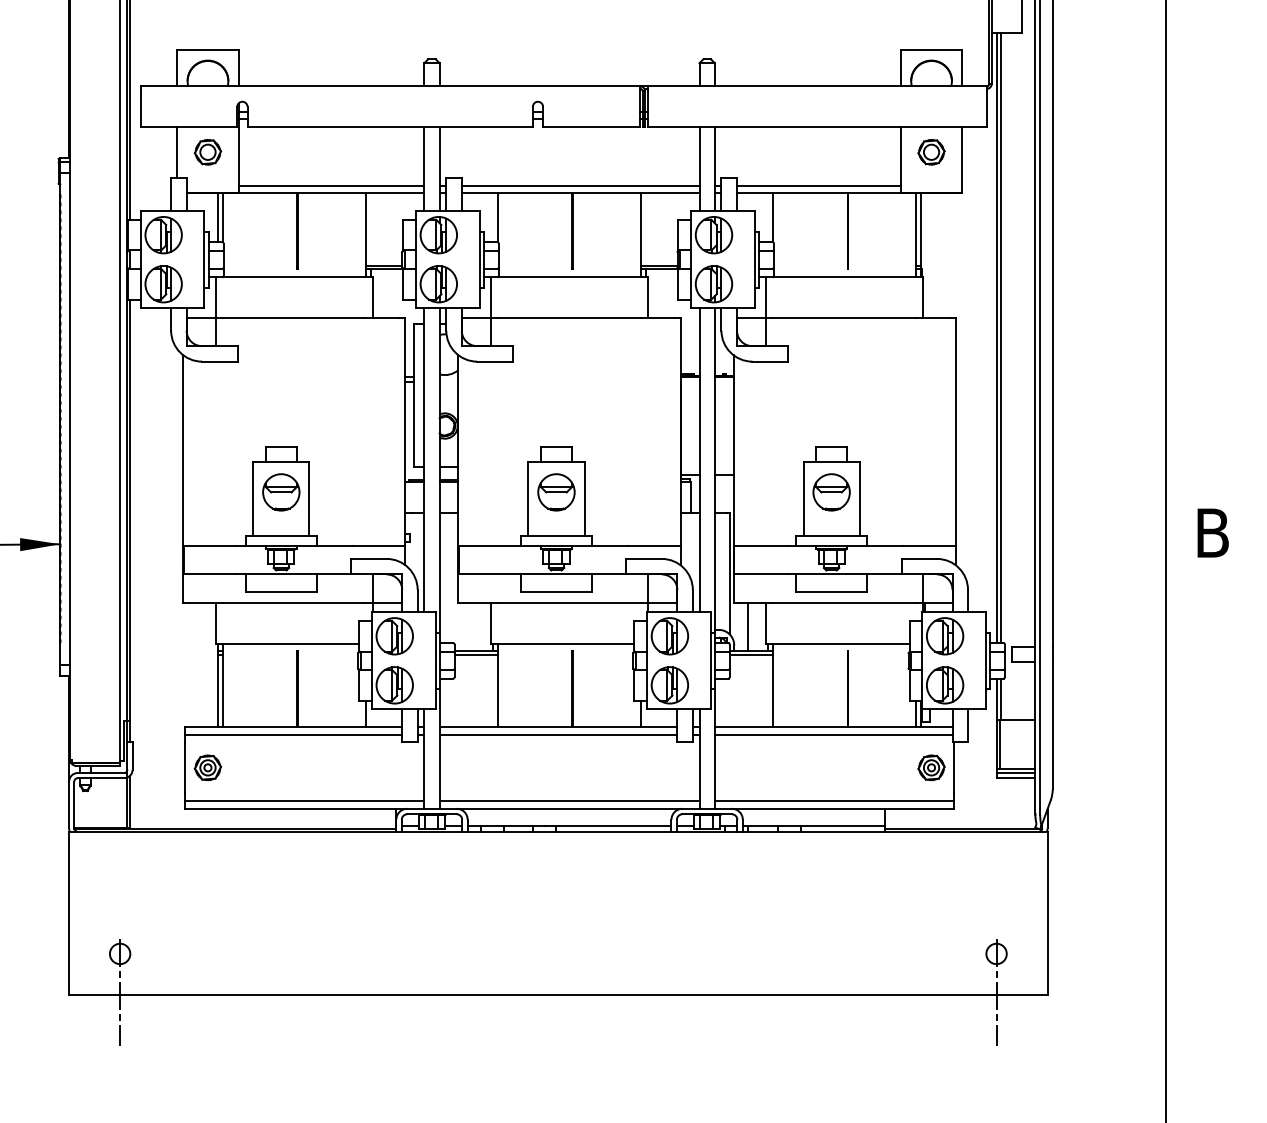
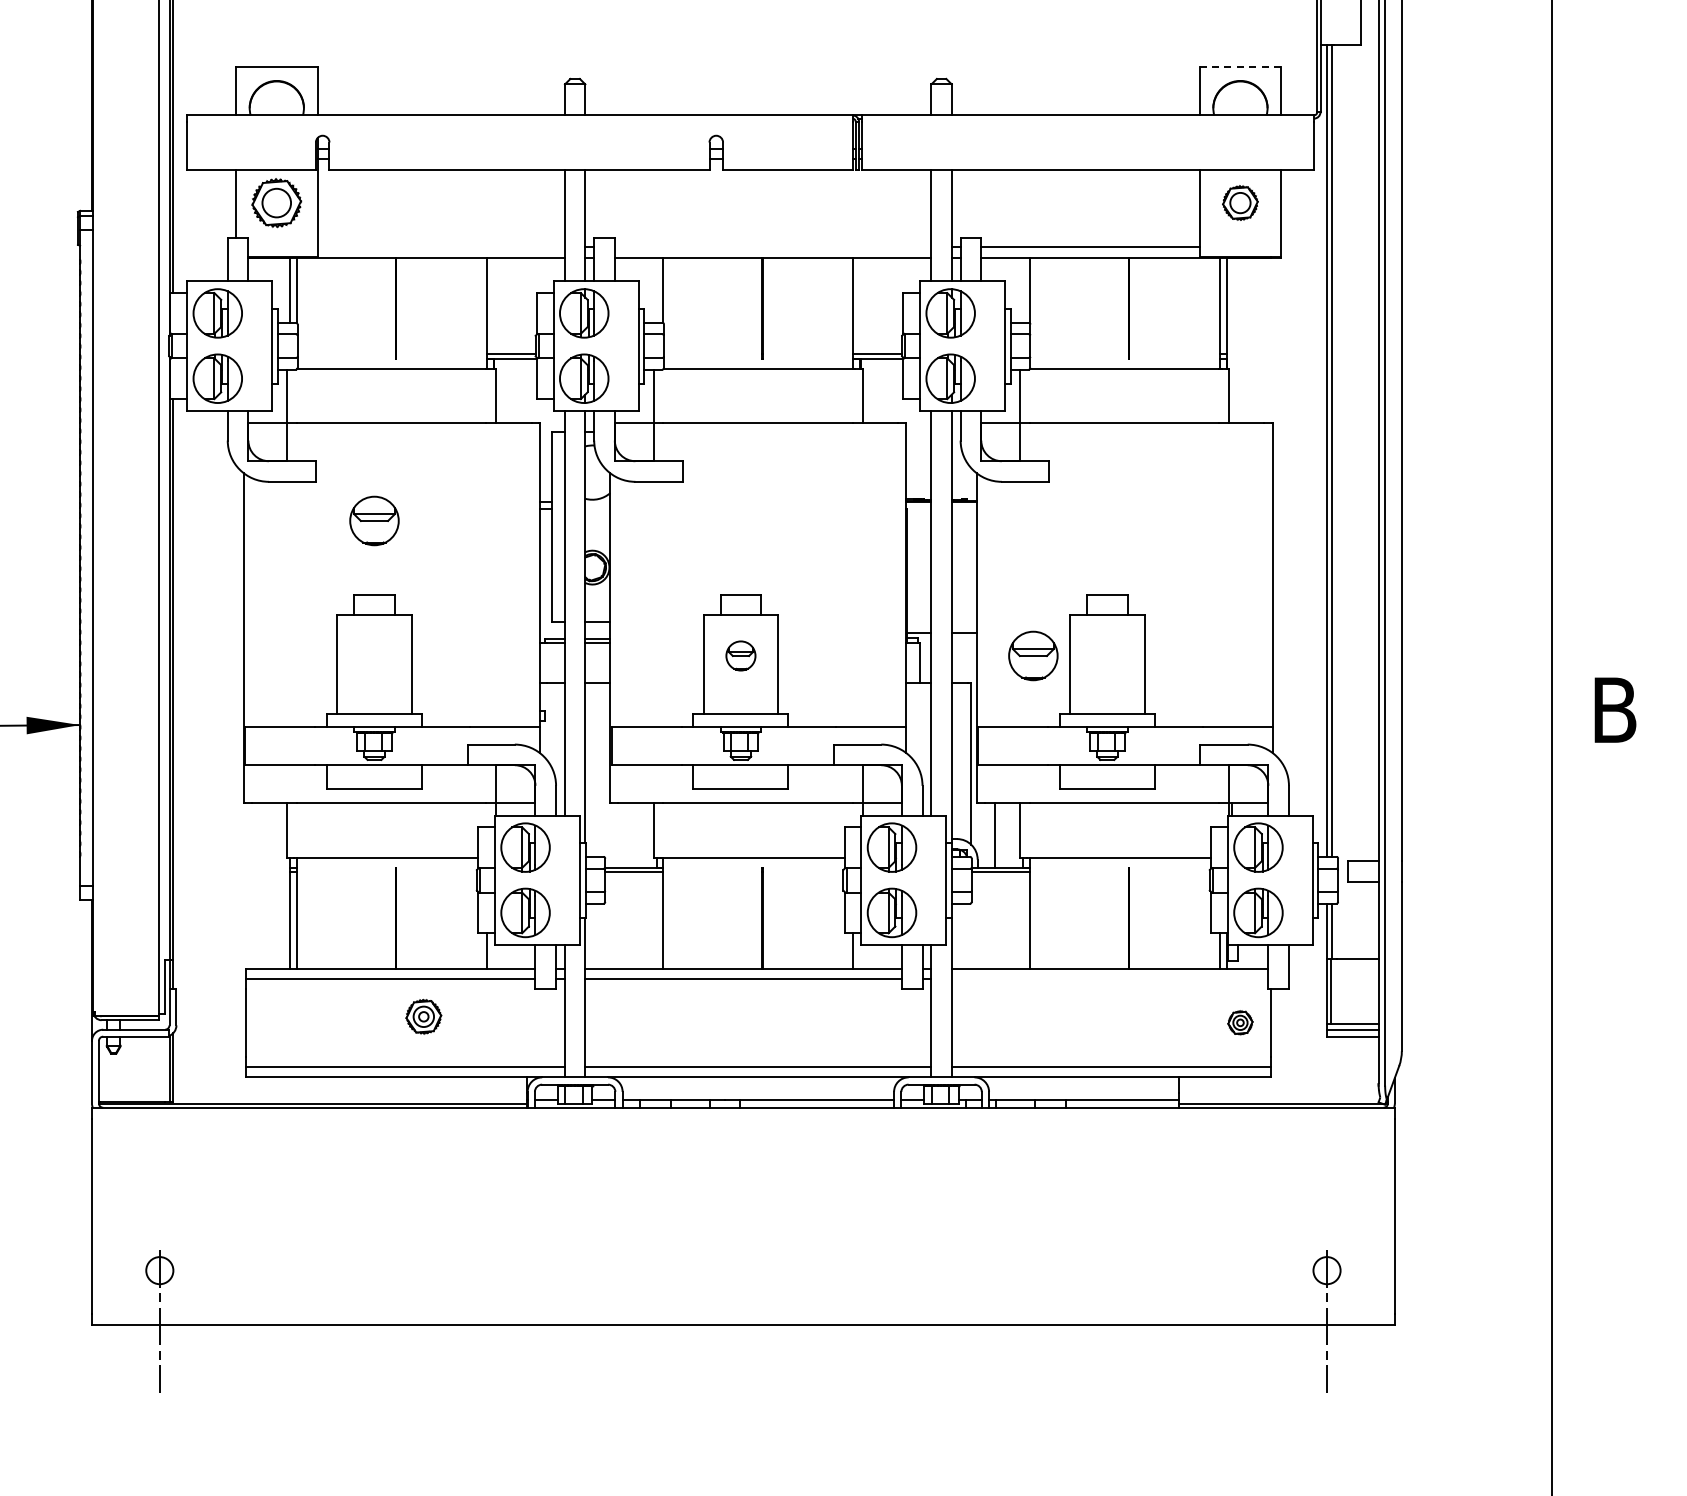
line: (931, 50) -> (1240, 67), solid -> dashed
part: (207, 151) -> (276, 202), size x1.4
line: (330, 185) -> (440, 247), removed
line: (580, 185) -> (772, 247), removed
part: (281, 492) -> (374, 520), moved
part: (556, 492) -> (740, 655), size x0.6
part: (831, 492) -> (1033, 655), moved
line: (833, 735) -> (1109, 979), removed
part: (207, 767) -> (423, 1016), moved
part: (931, 767) -> (1240, 1022), size x0.7

